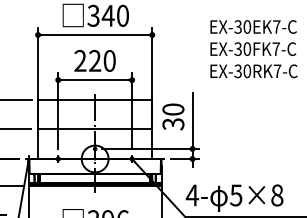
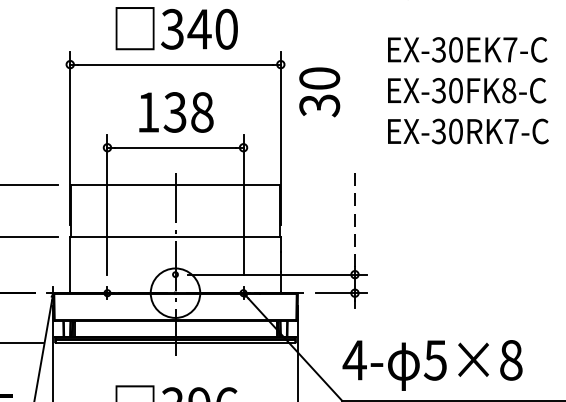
text: (275, 49) -> (507, 91), EX-30FK7-C -> EX-30FK8-C
text: (94, 60) -> (174, 111), 220 -> 138
text: (173, 116) -> (319, 91), moved
line: (192, 118) -> (354, 218), solid -> dashed

